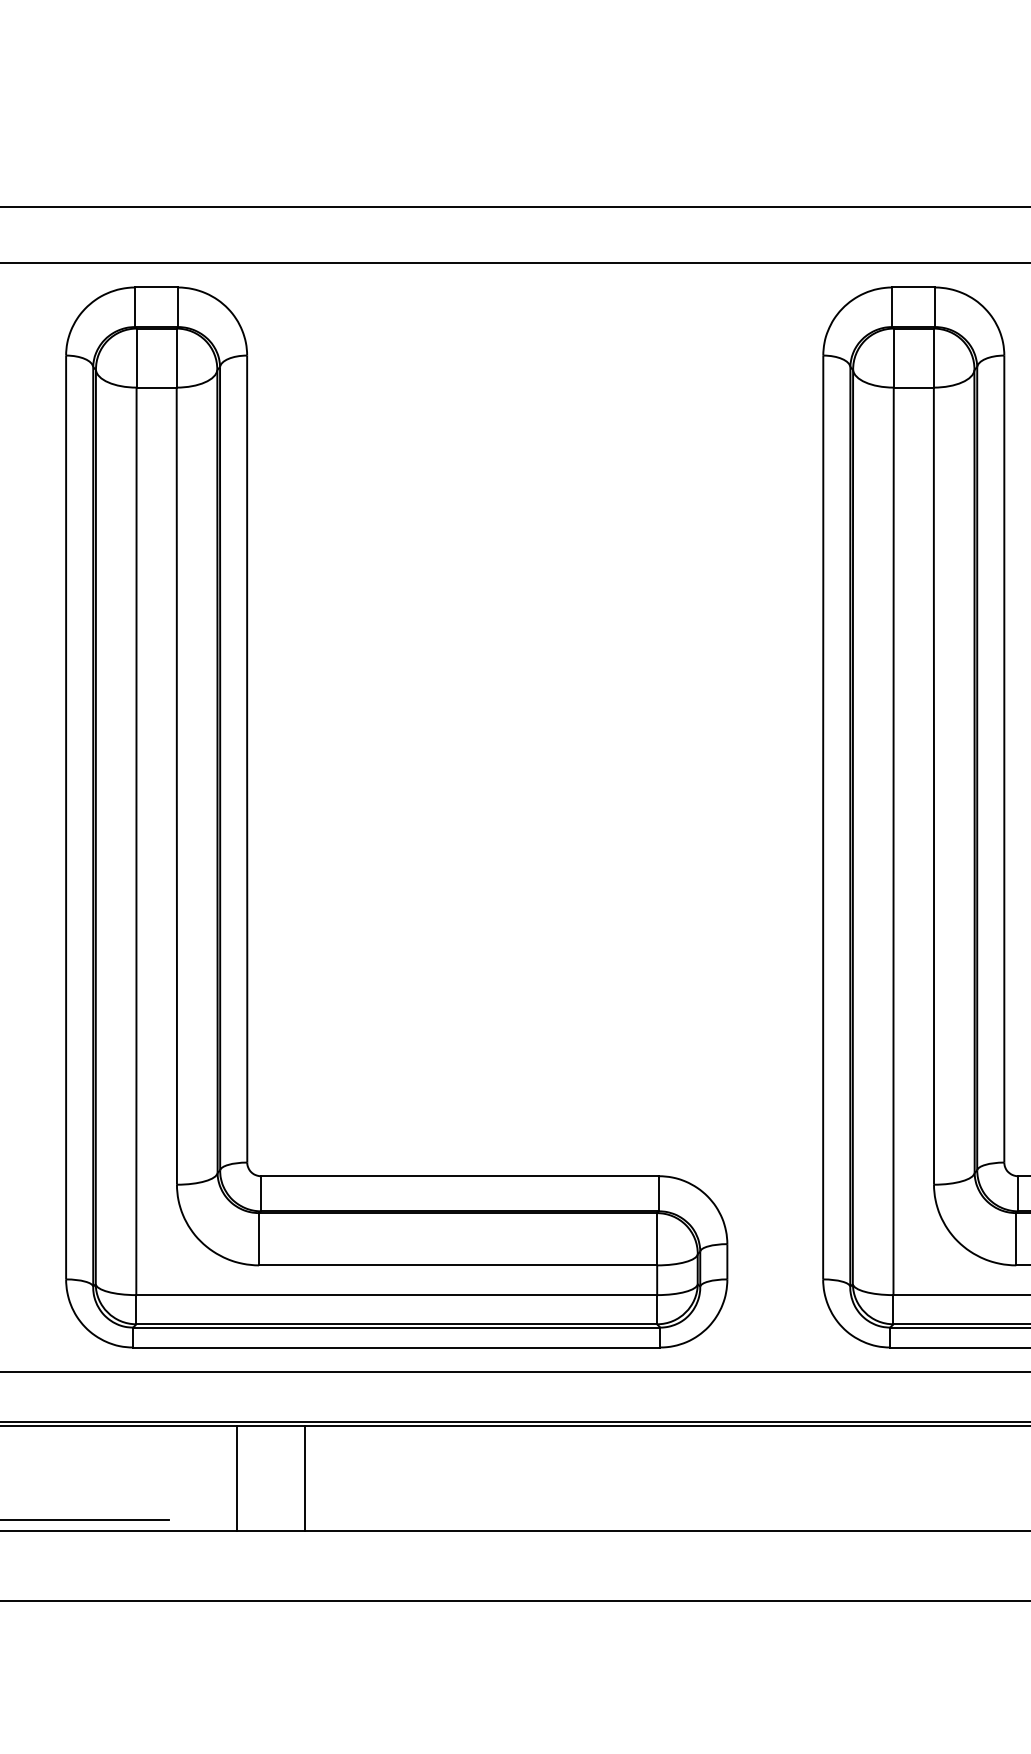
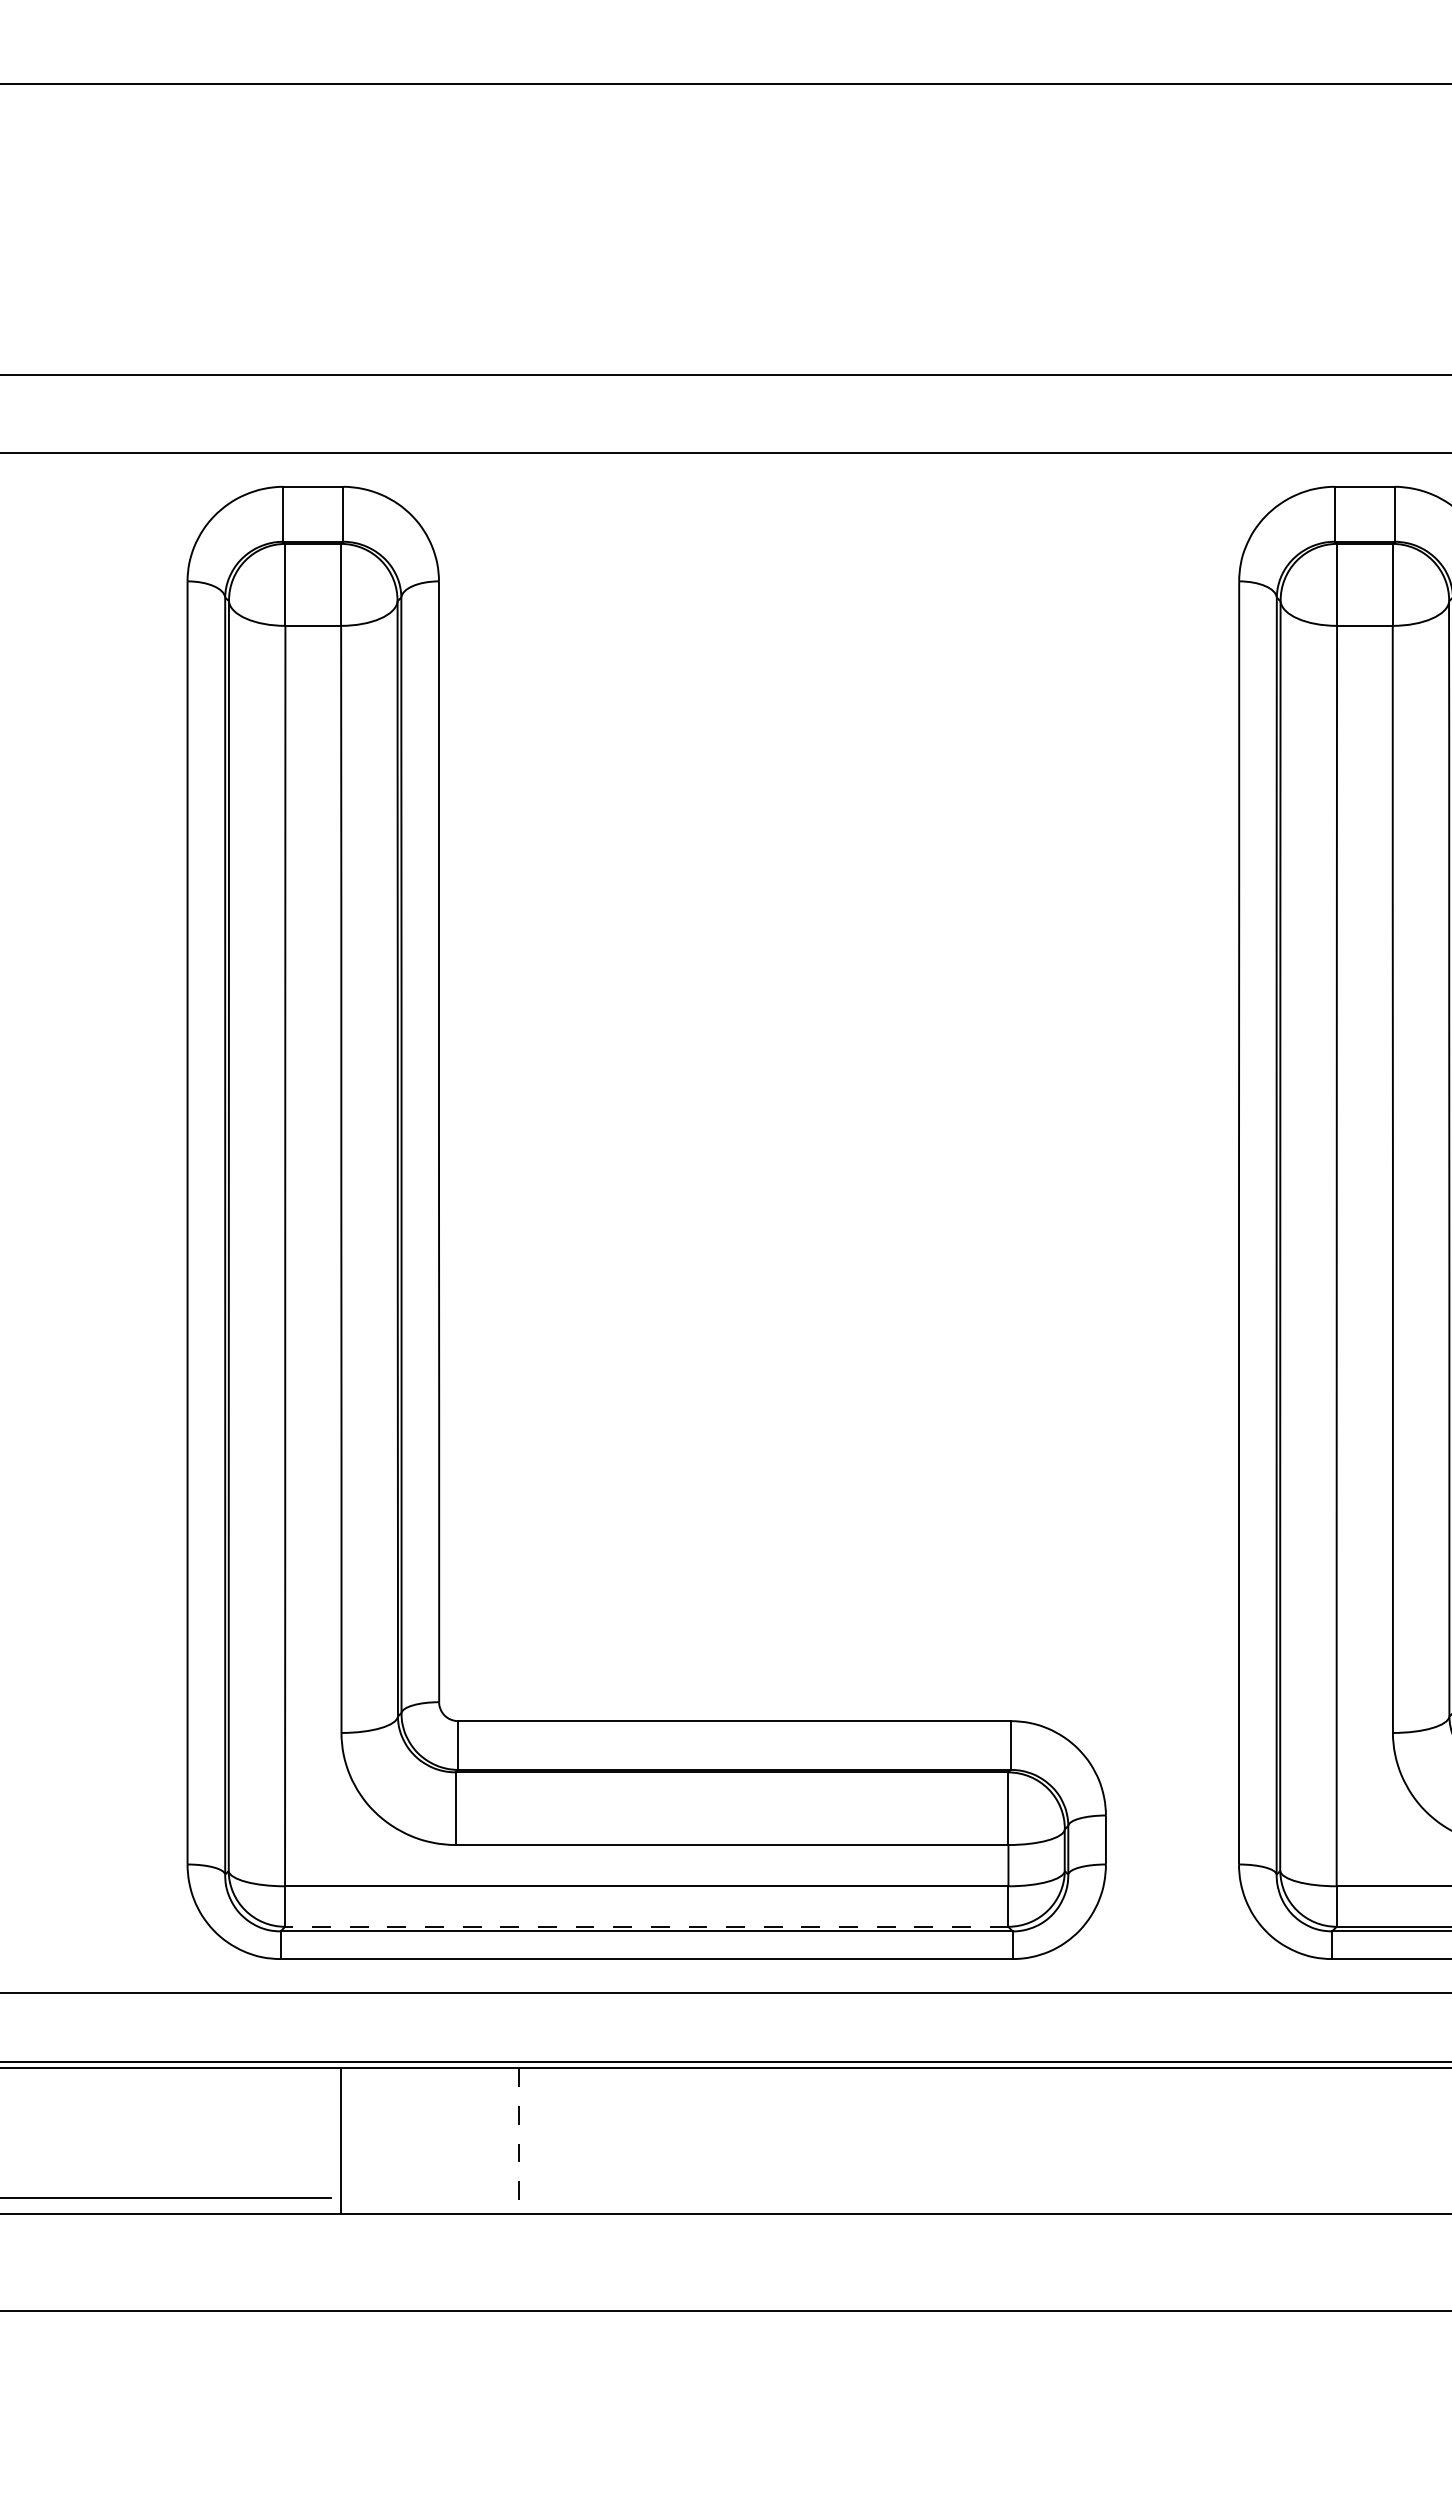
line: (396, 1324) -> (646, 1926), solid -> dashed
line: (236, 1478) -> (340, 2140), moved
line: (304, 1478) -> (518, 2141), solid -> dashed

